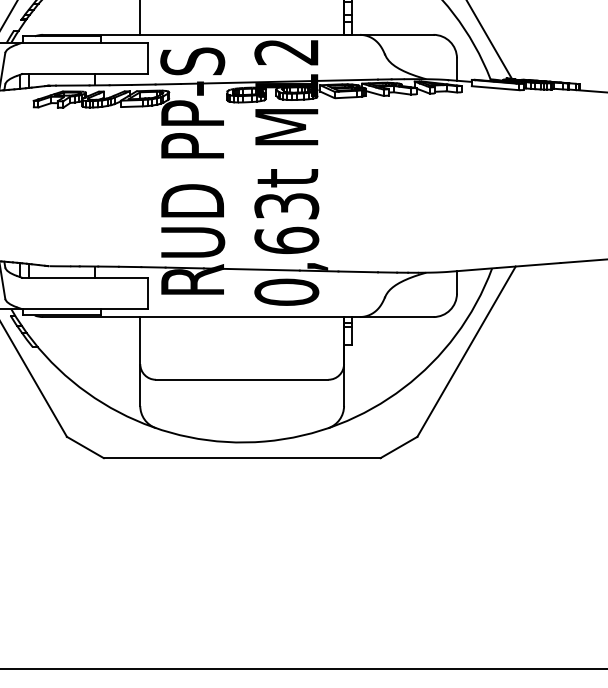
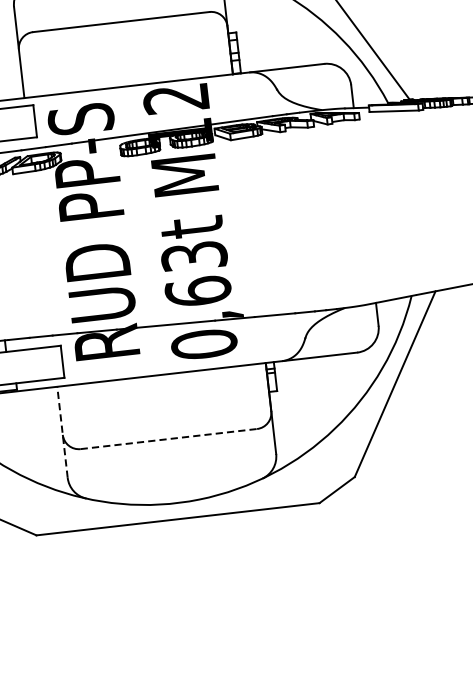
line: (140, 361) -> (62, 432), solid -> dashed
line: (242, 379) -> (169, 438), solid -> dashed

